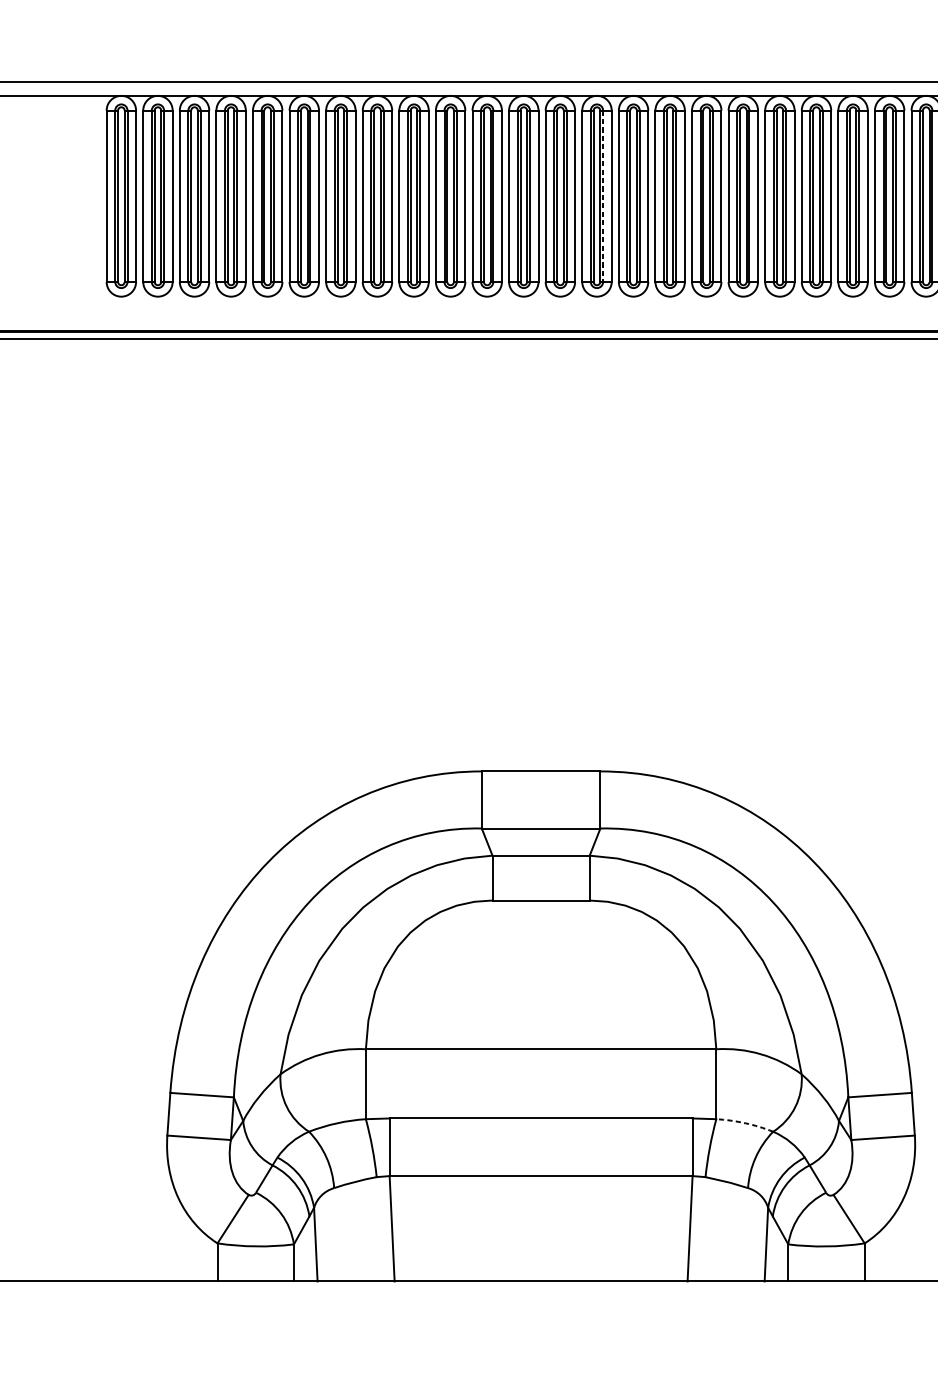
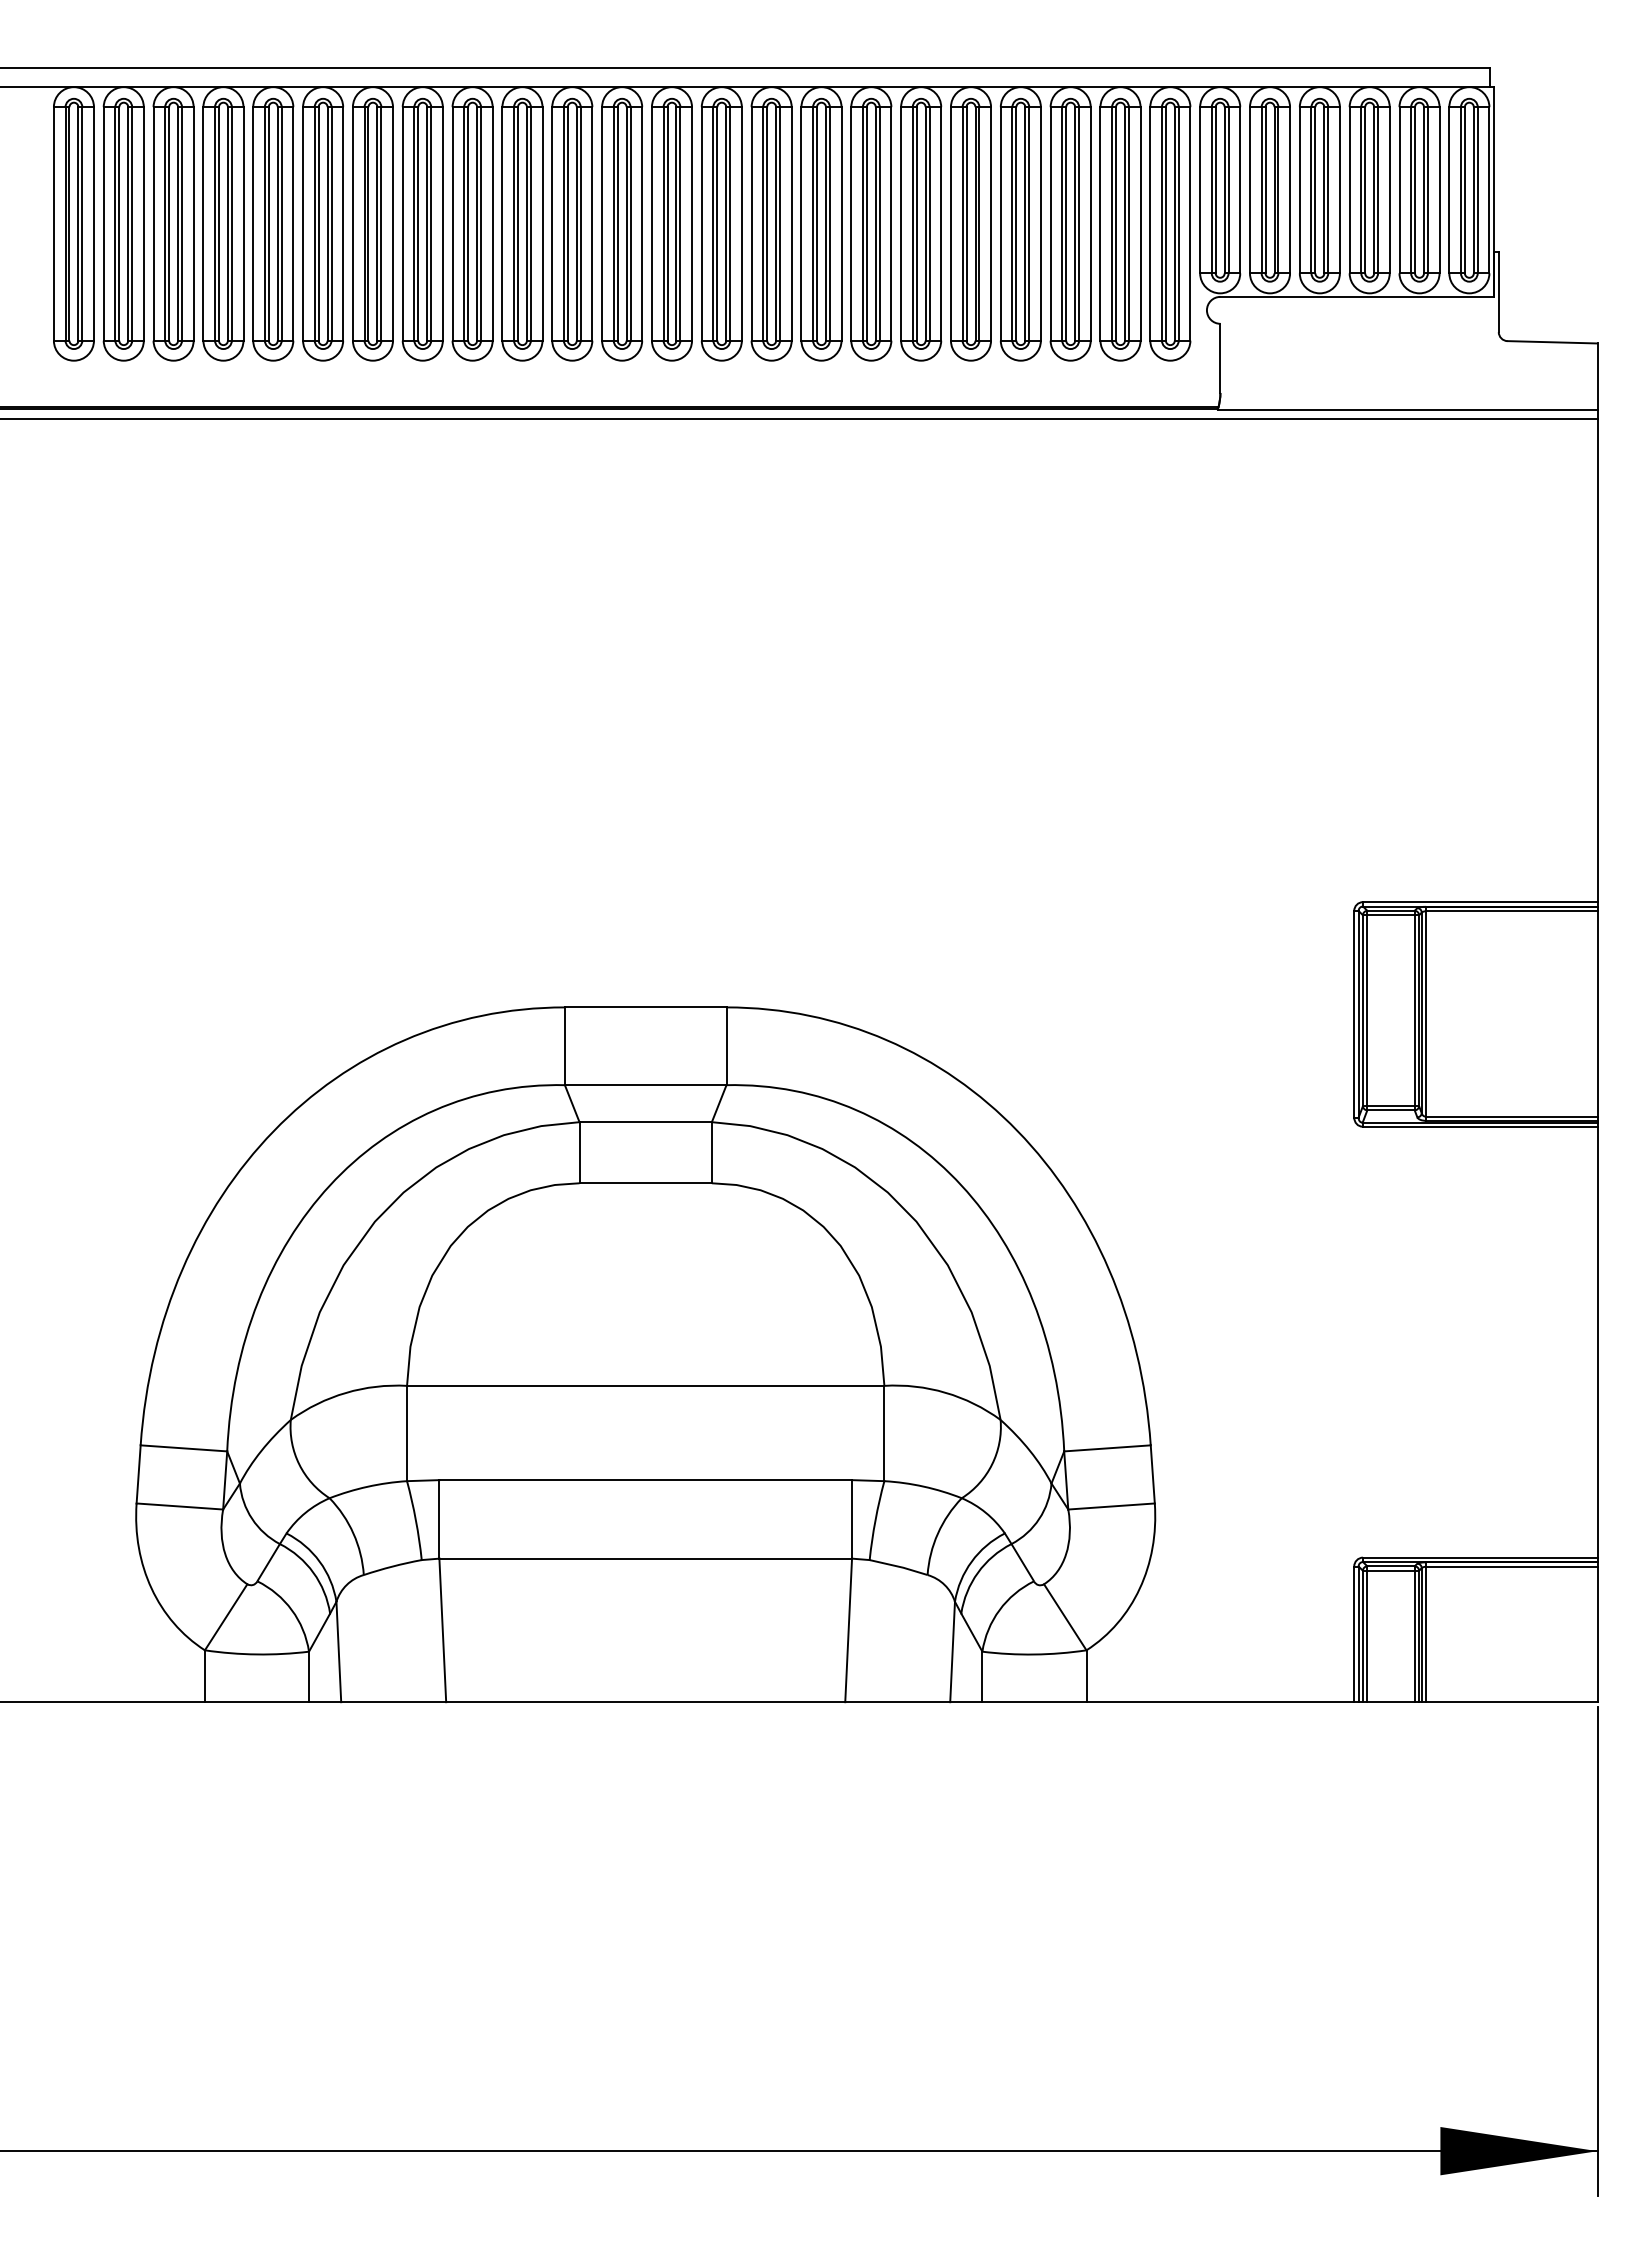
line: (603, 195) -> (730, 223), dashed -> solid
arc: (745, 1123) -> (923, 1486), dashed -> solid

